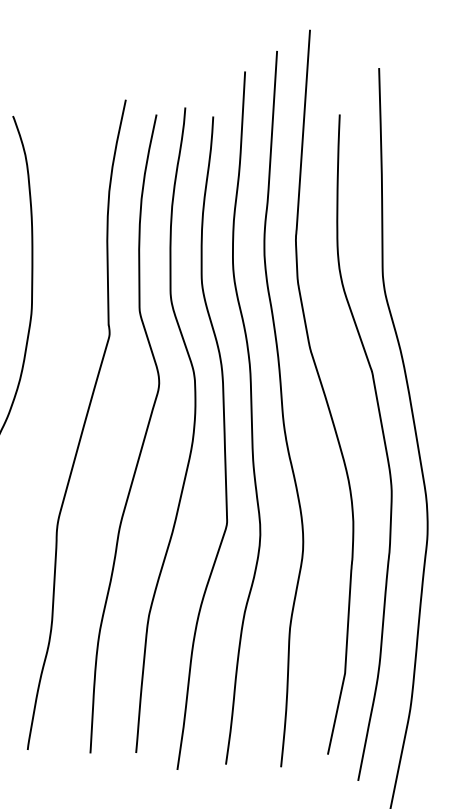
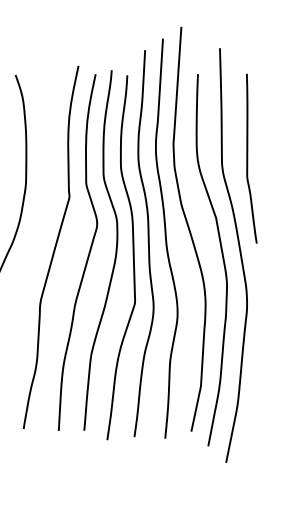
curve: (430, 265) -> (248, 158), added

